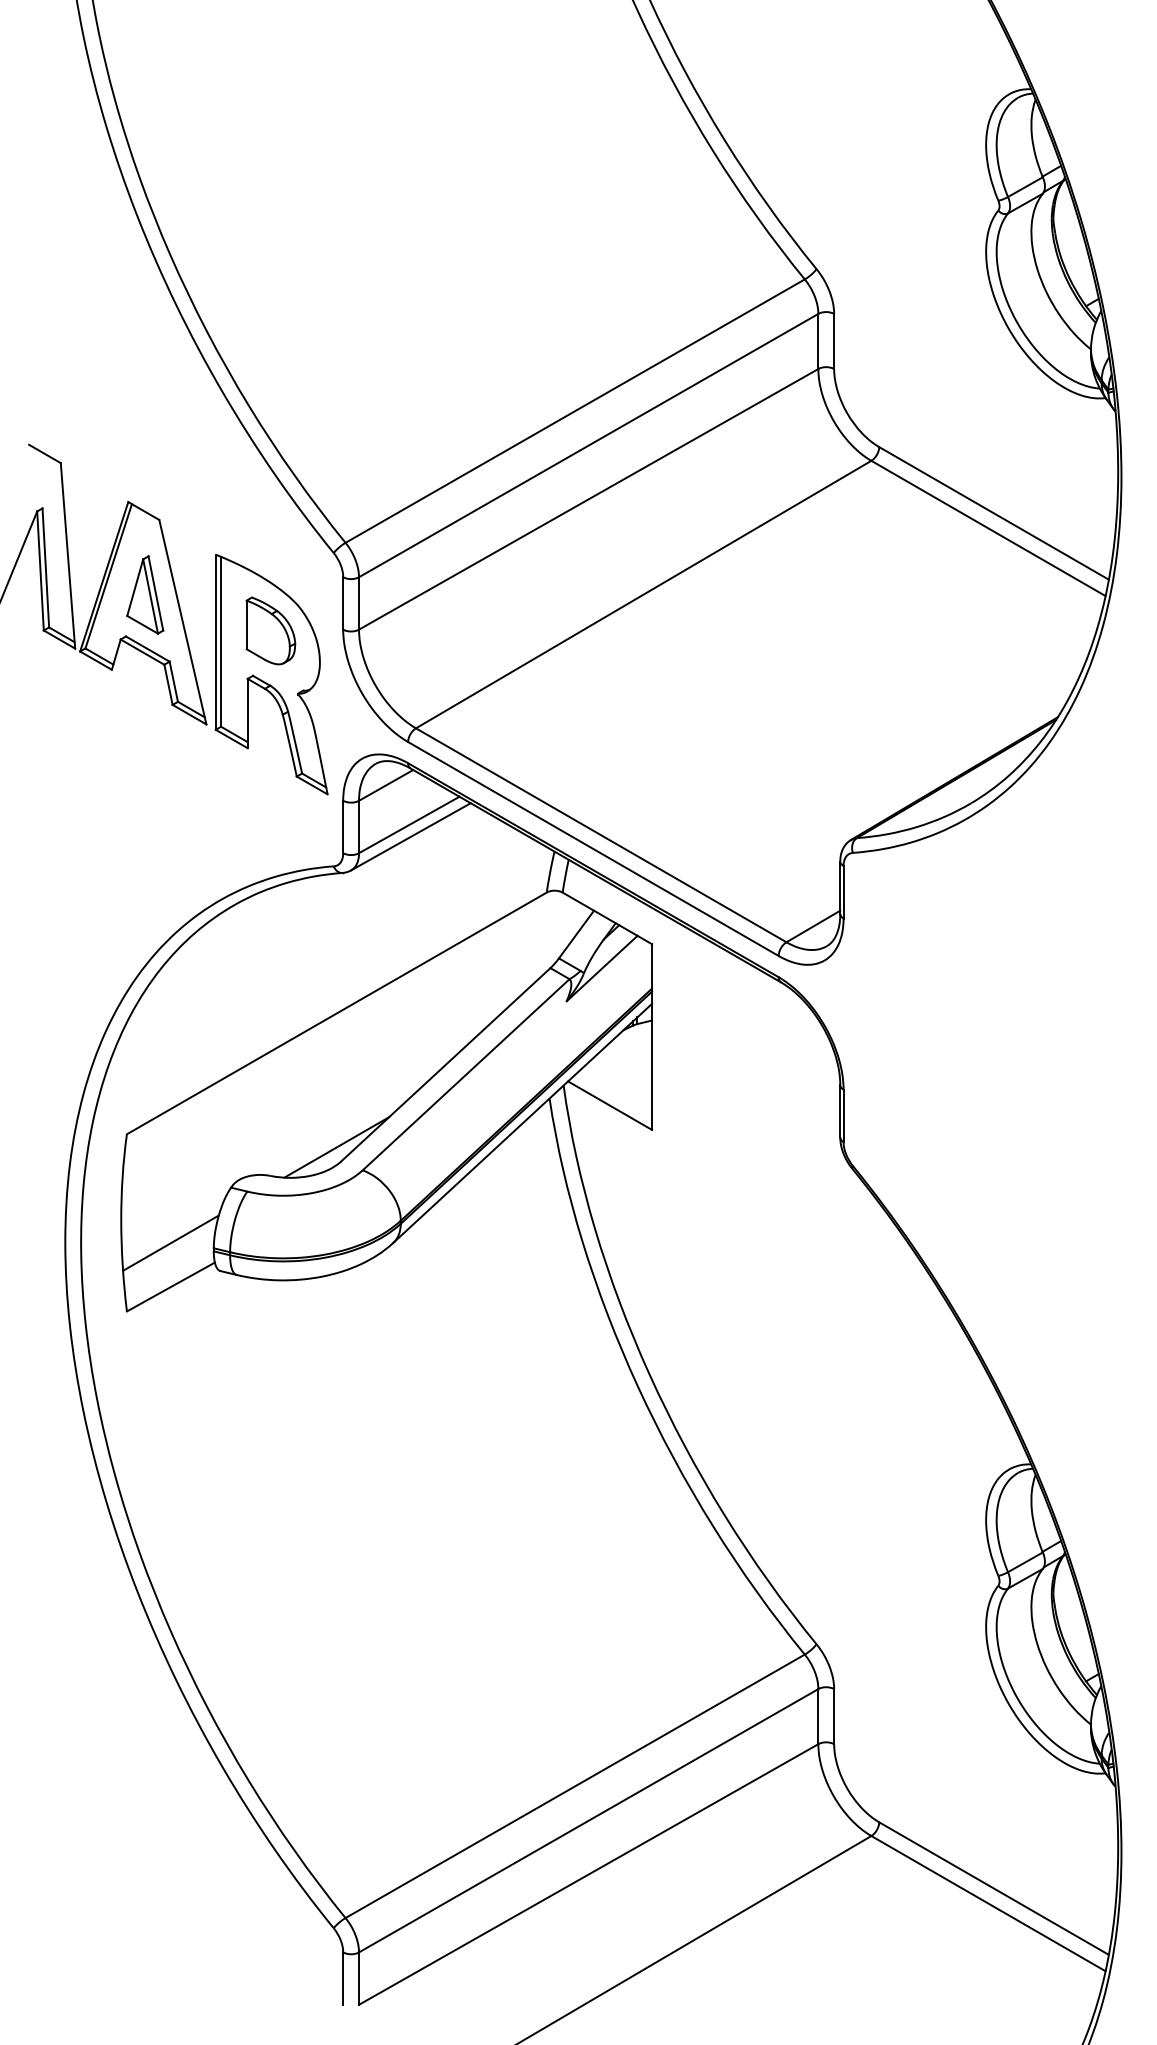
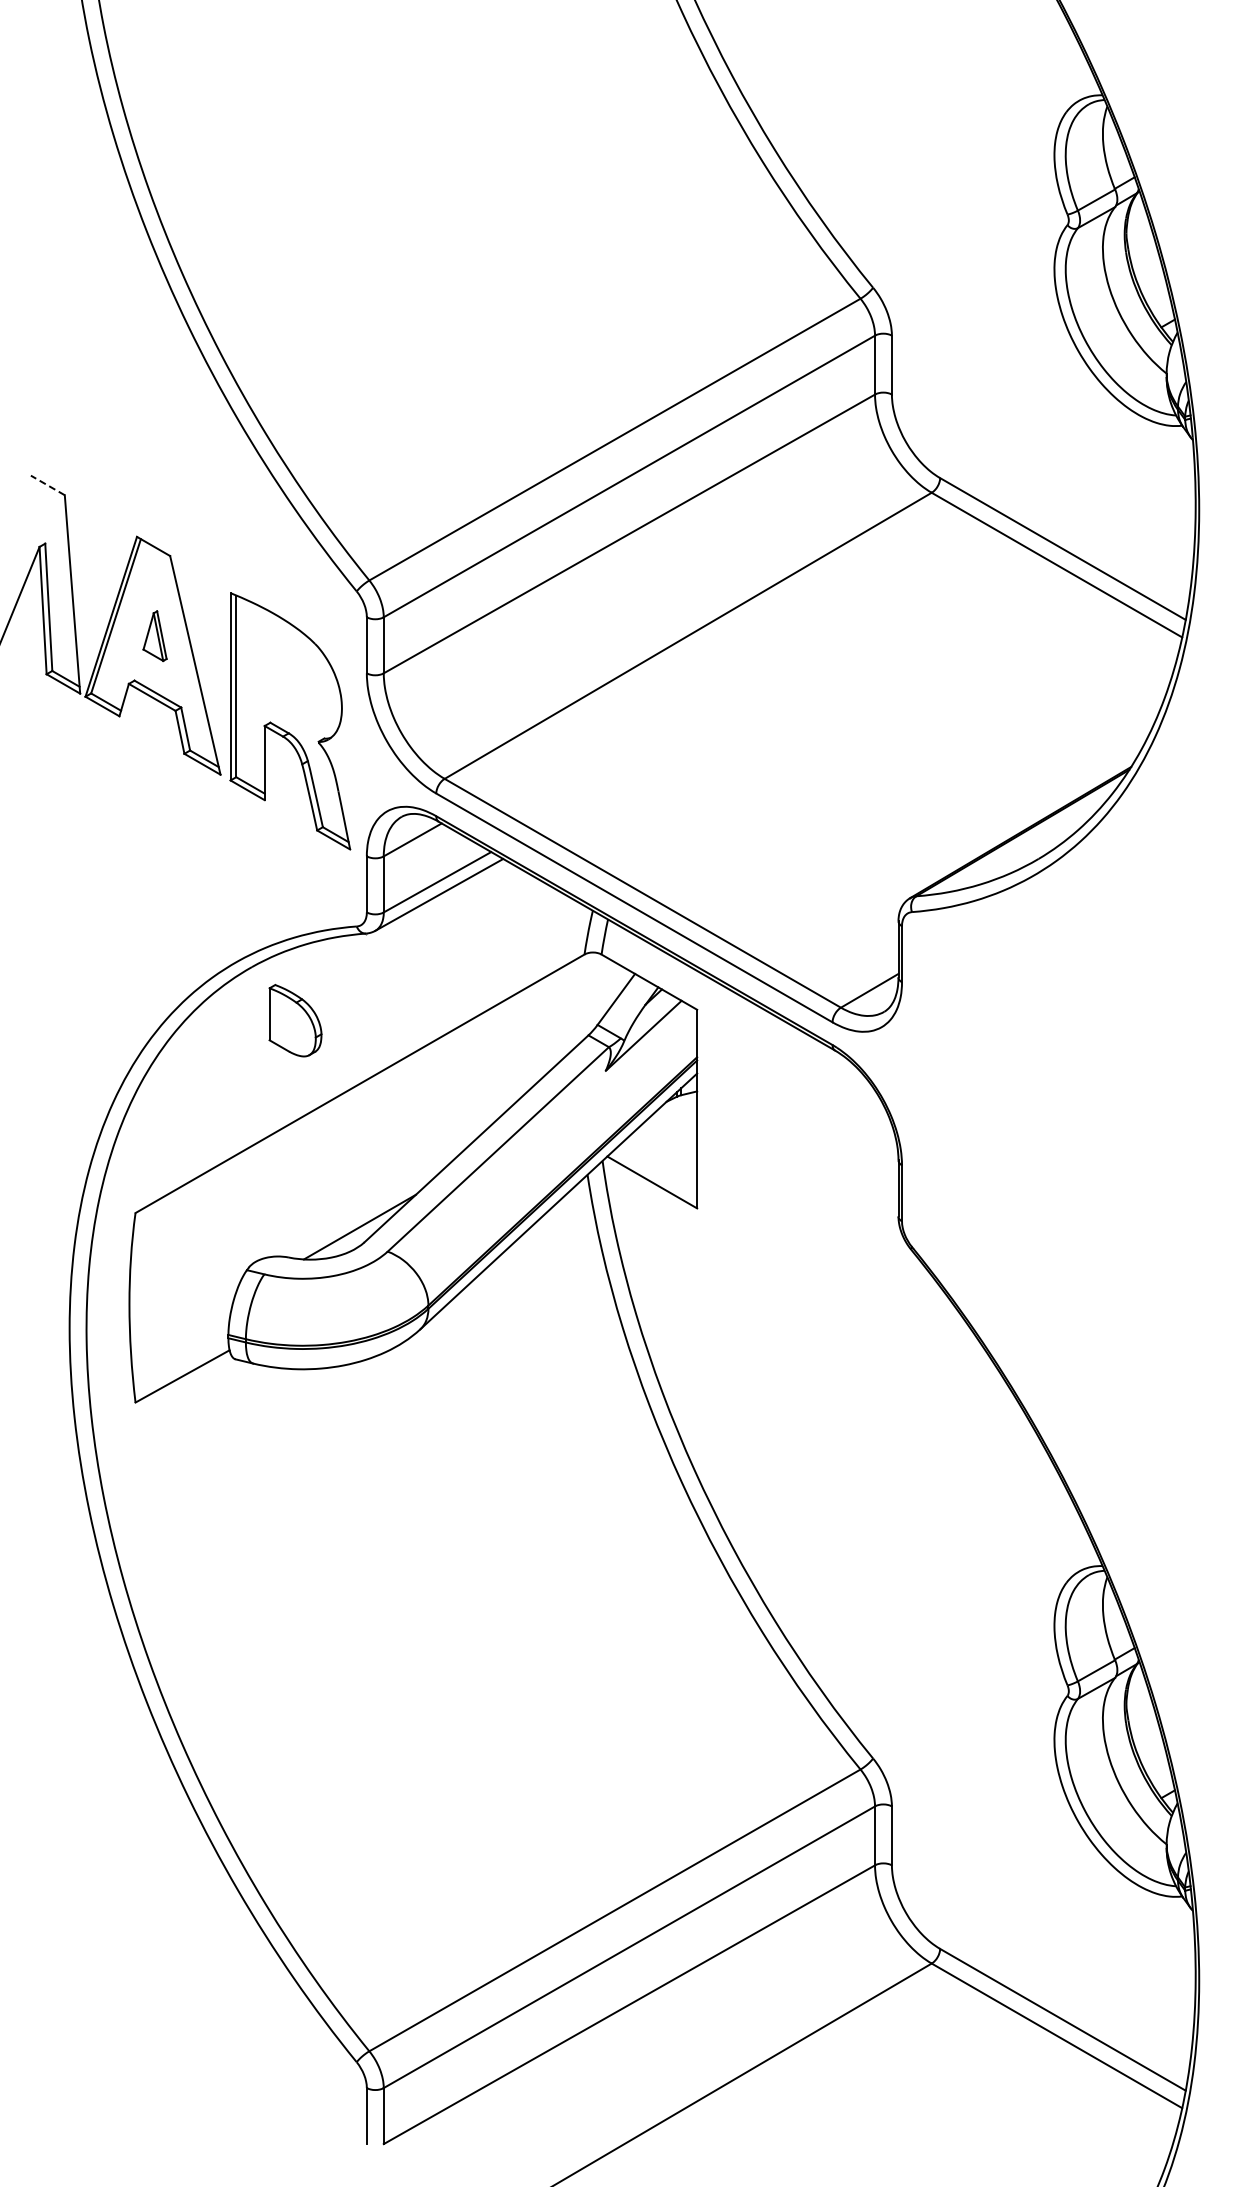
line: (44, 454) -> (47, 485), solid -> dashed
part: (144, 594) -> (154, 635), size x0.6
part: (270, 630) -> (295, 1020), moved
line: (170, 1243) -> (182, 1329), removed

